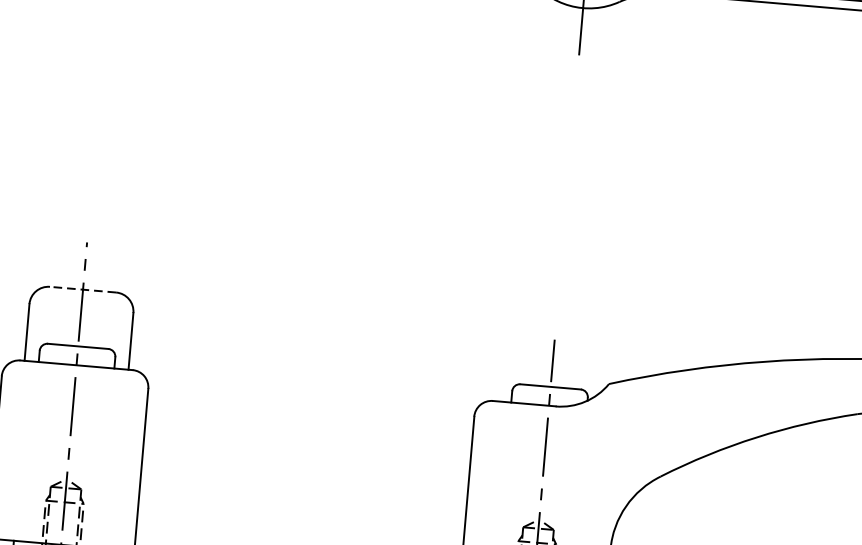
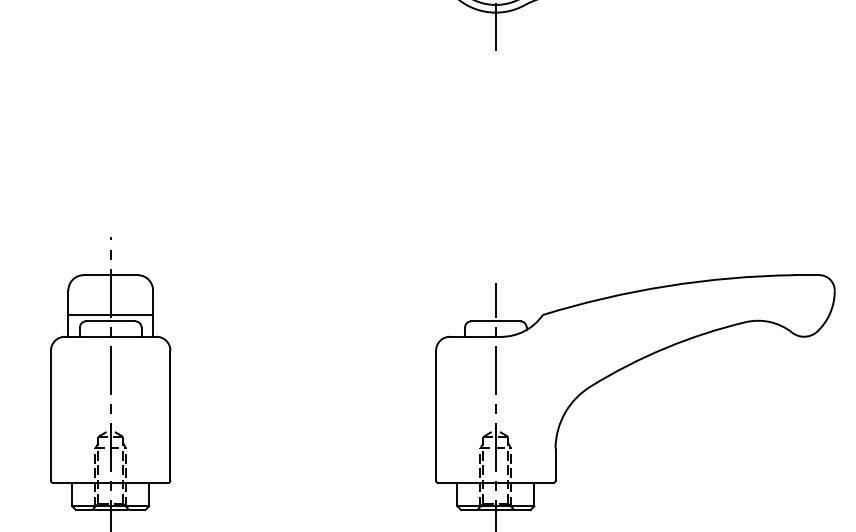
line: (82, 290) -> (110, 275), dashed -> solid
line: (78, 337) -> (110, 314), added

